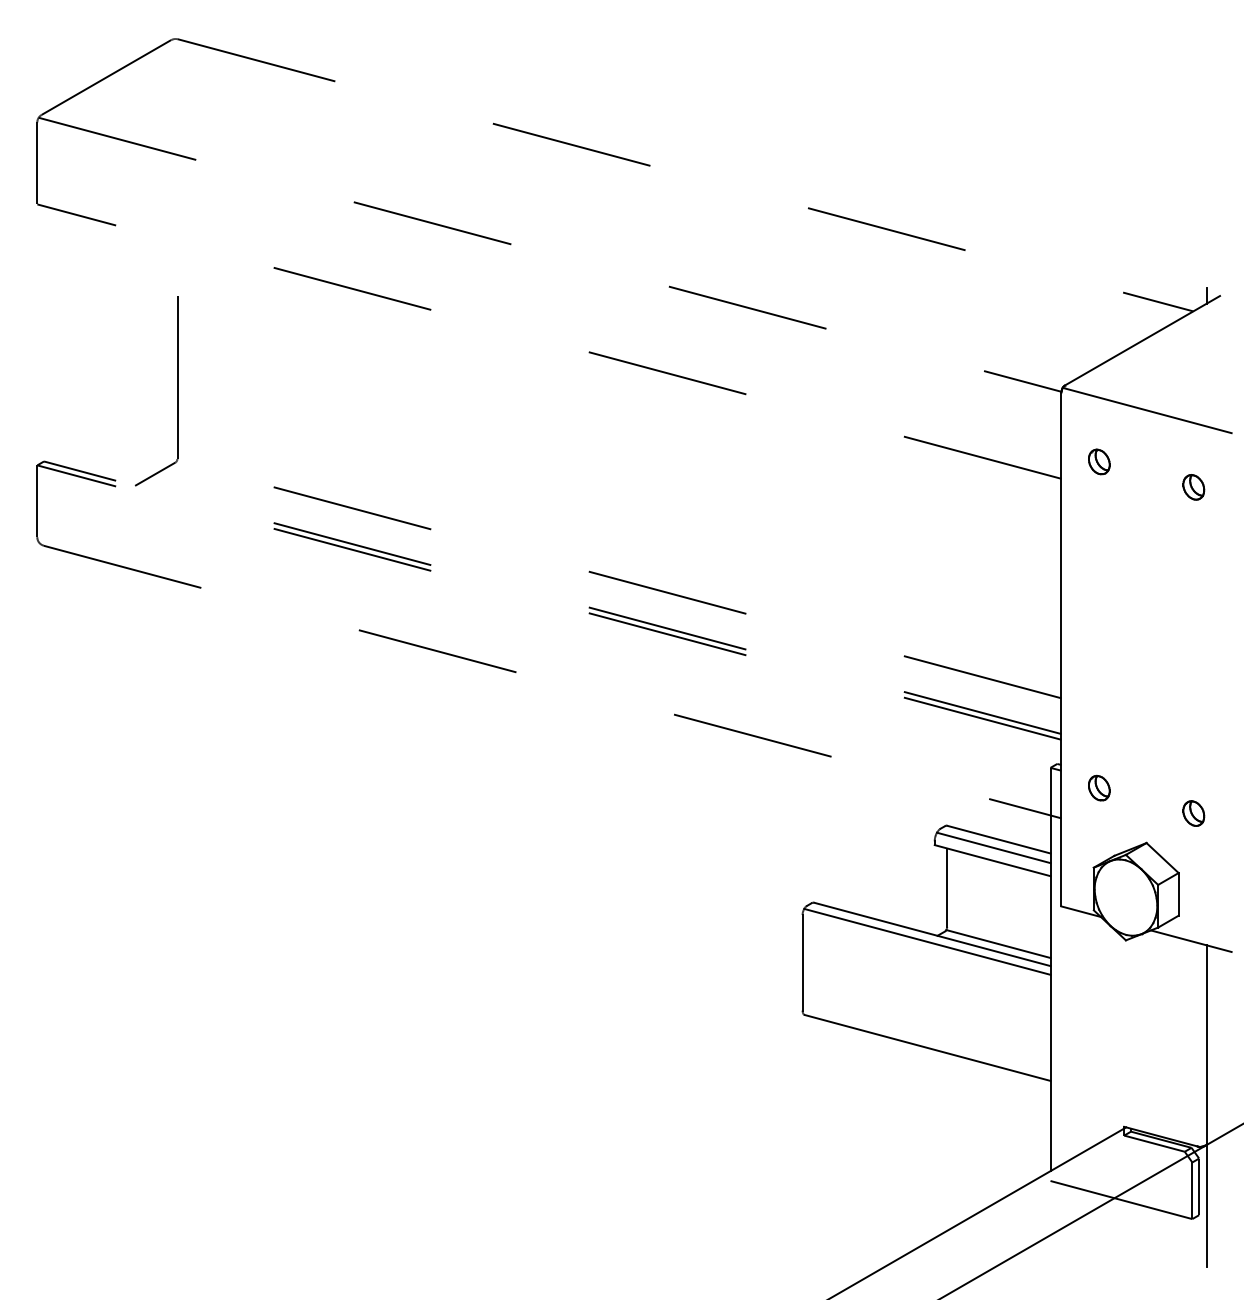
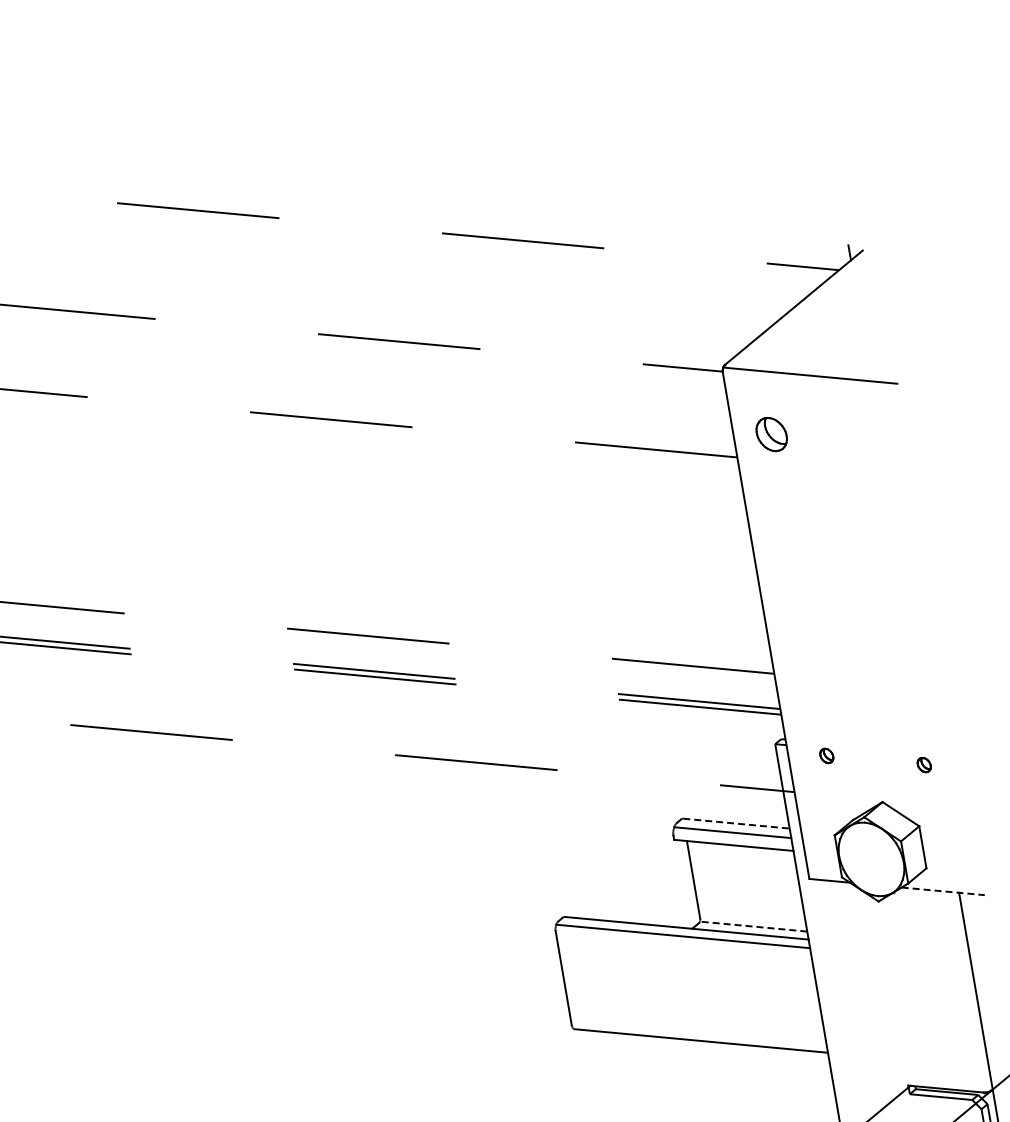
part: (1099, 461) -> (771, 433), size x1.4
part: (1193, 487) -> (868, 443), removed
part: (1099, 787) -> (826, 755), size x0.6
part: (1193, 813) -> (923, 765), size x0.6
line: (999, 839) -> (737, 823), solid -> dashed
line: (1191, 941) -> (943, 891), solid -> dashed
line: (998, 944) -> (753, 927), solid -> dashed

